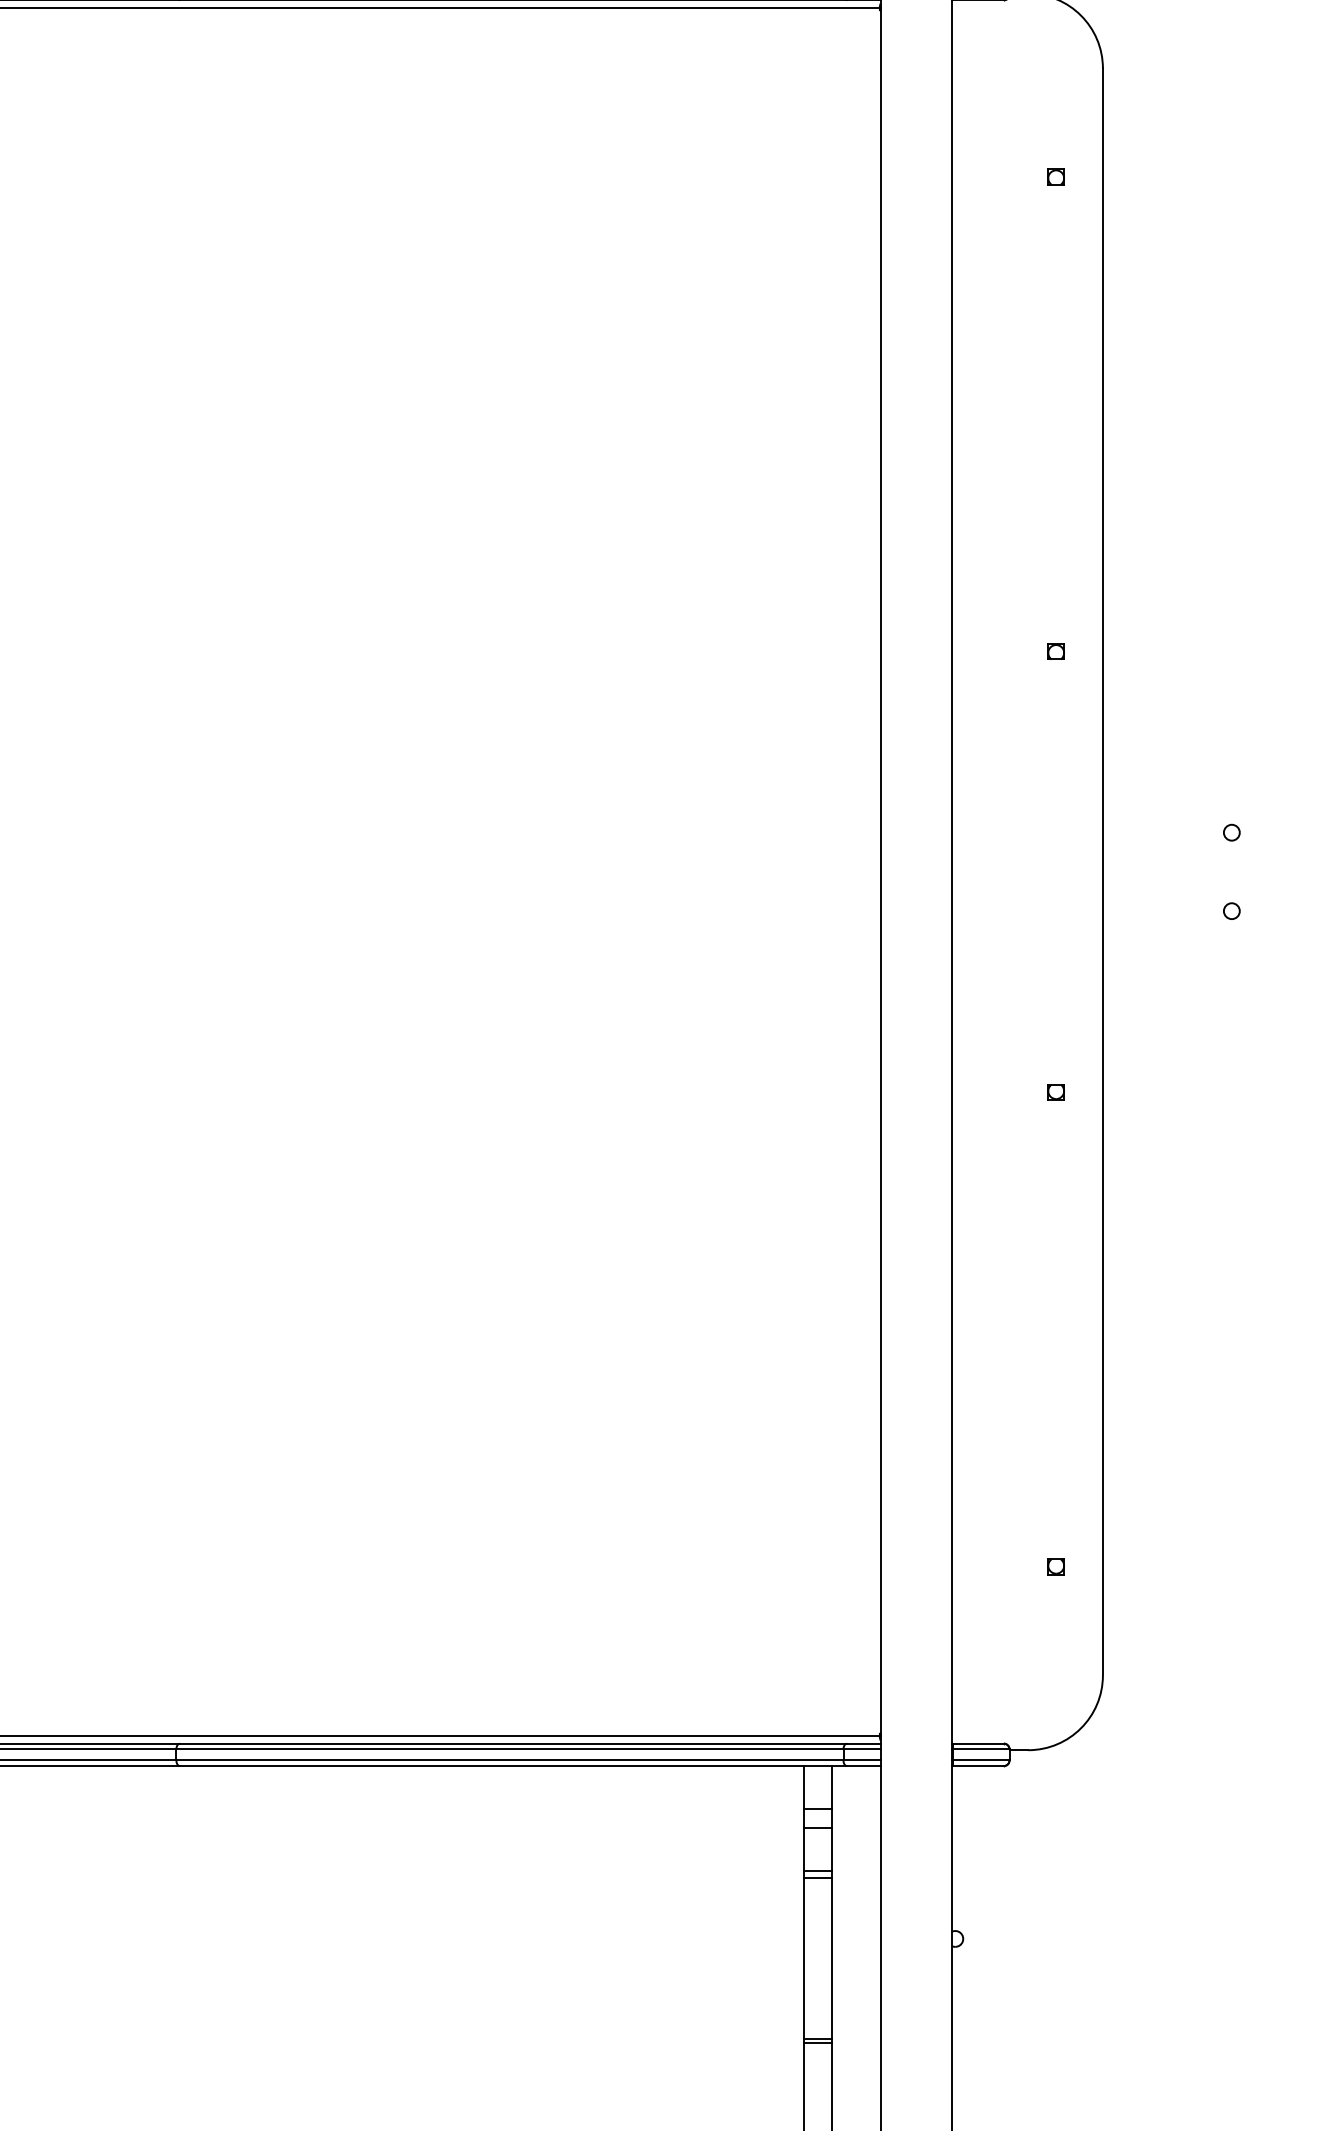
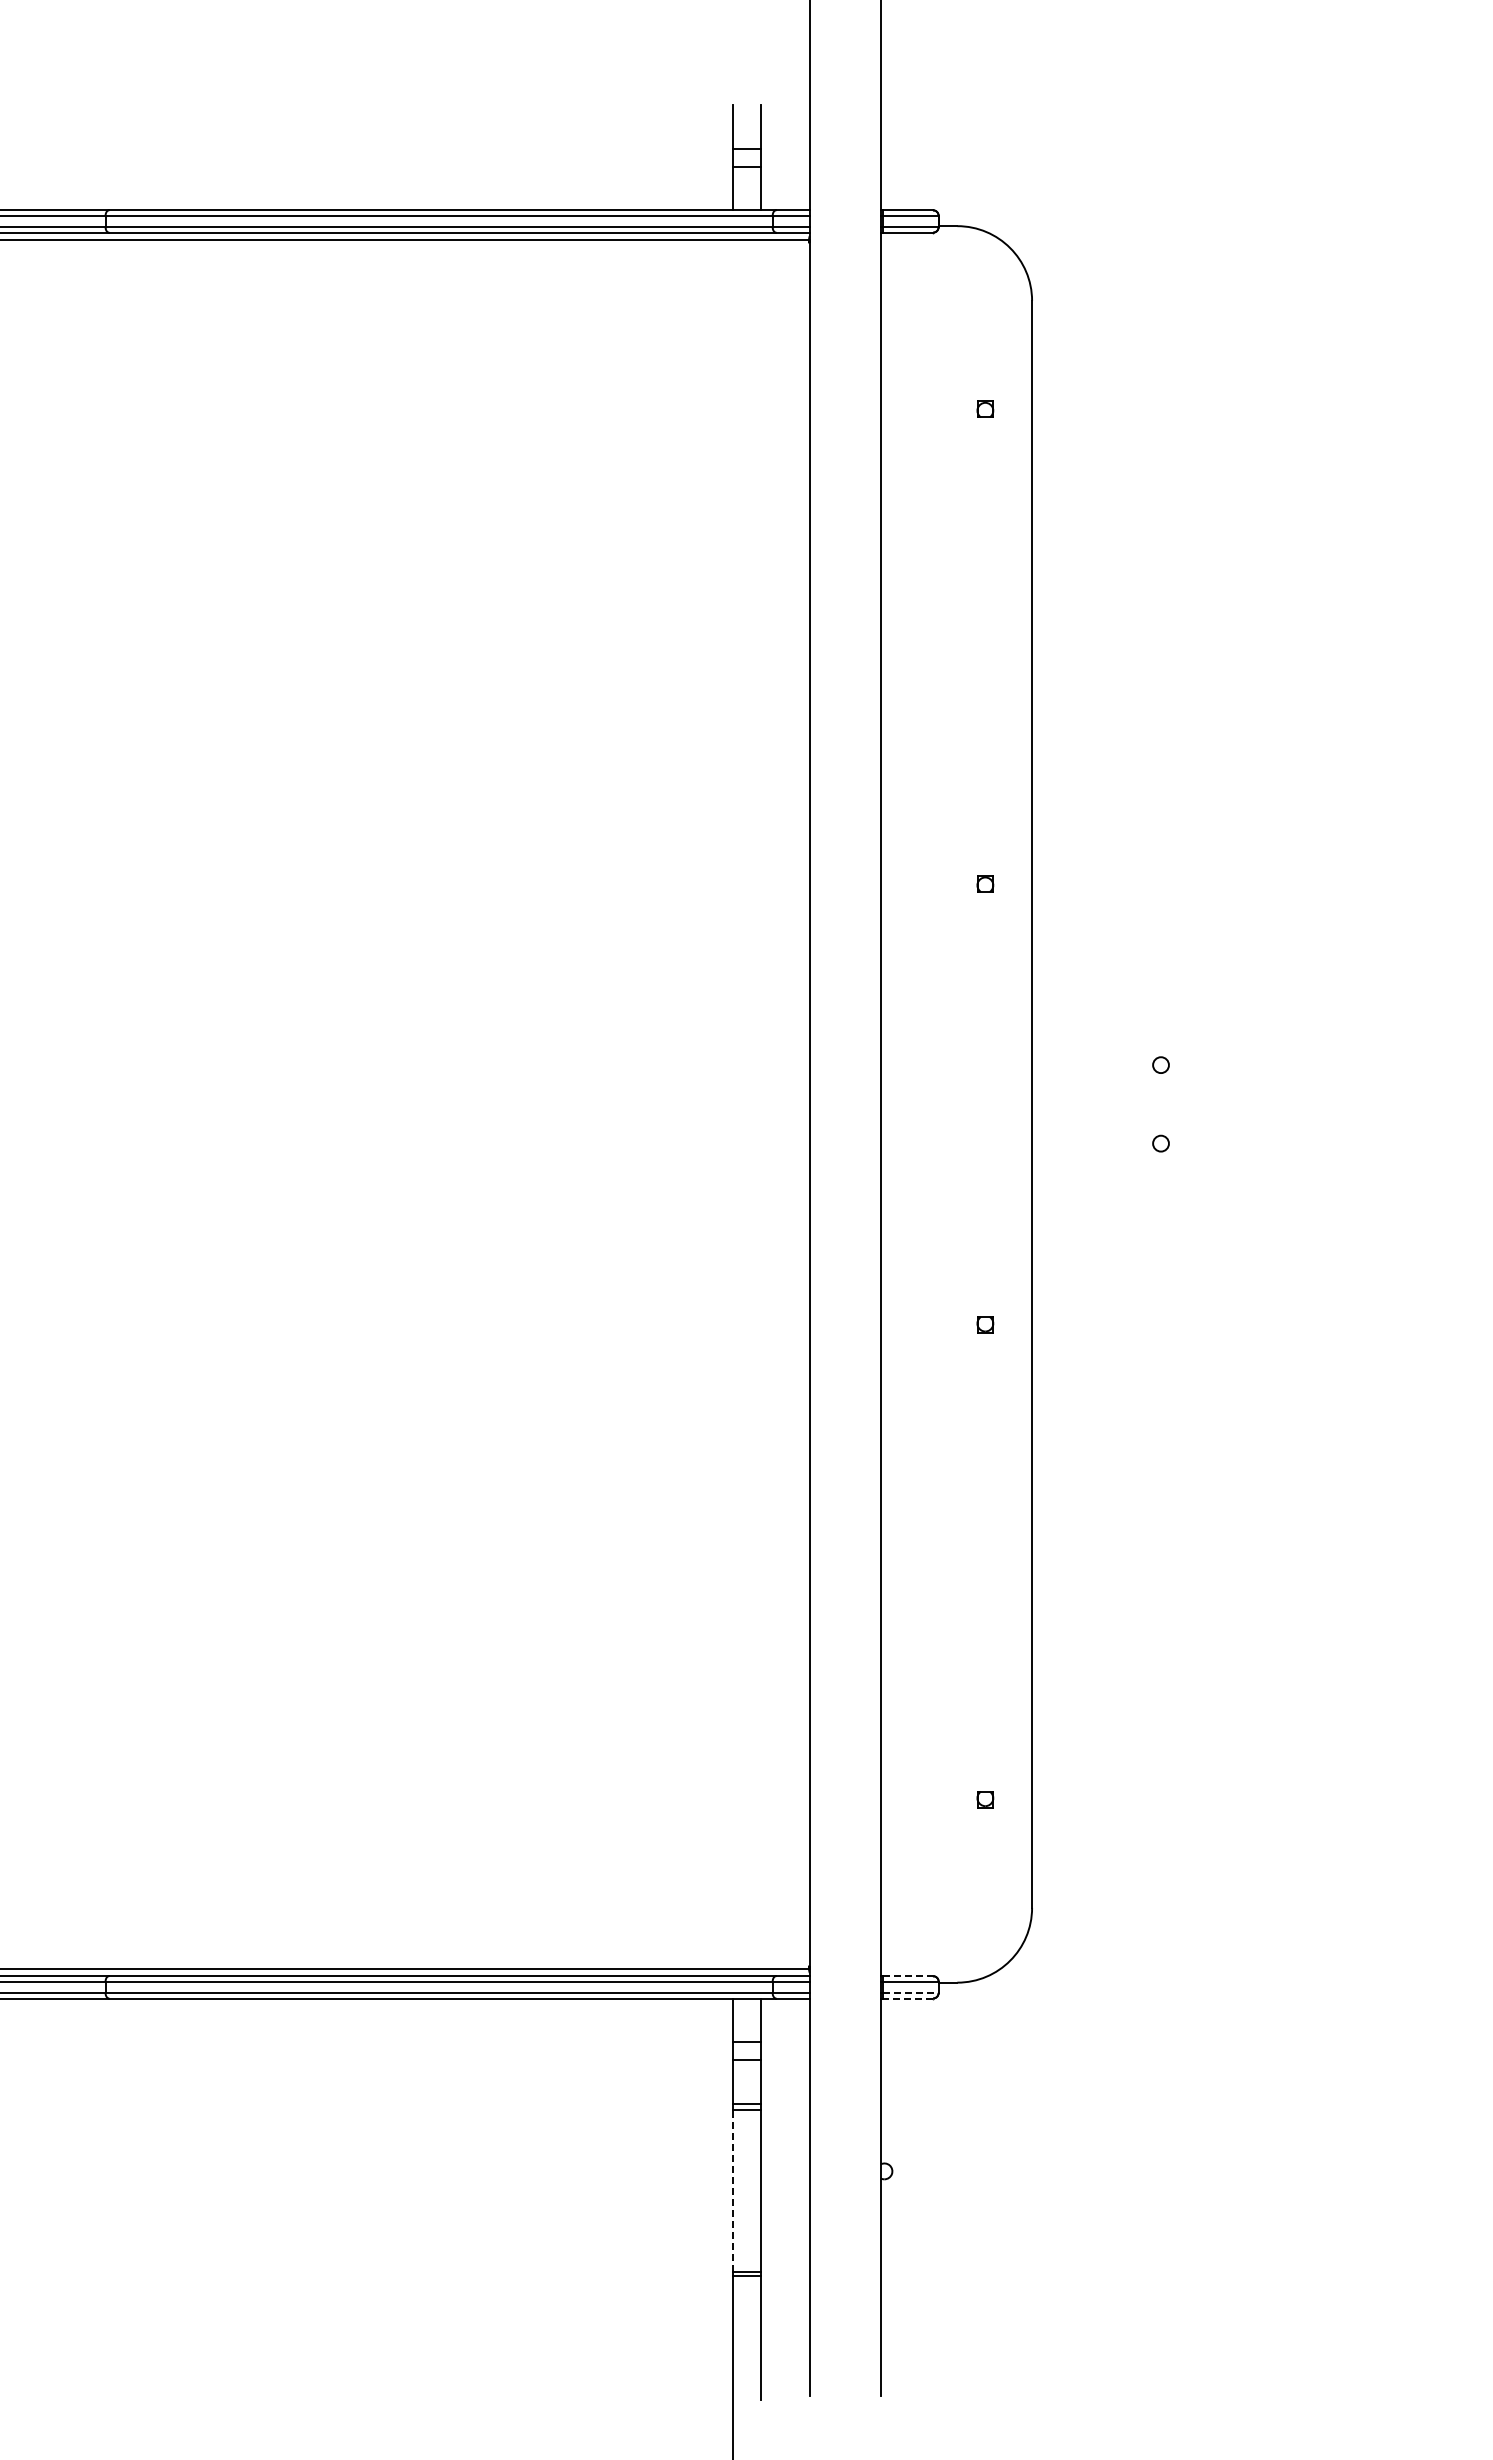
line: (979, 1744) -> (908, 1976), solid -> dashed
line: (982, 1760) -> (911, 1992), solid -> dashed
line: (978, 1766) -> (907, 1998), solid -> dashed
line: (804, 1959) -> (733, 2191), solid -> dashed

